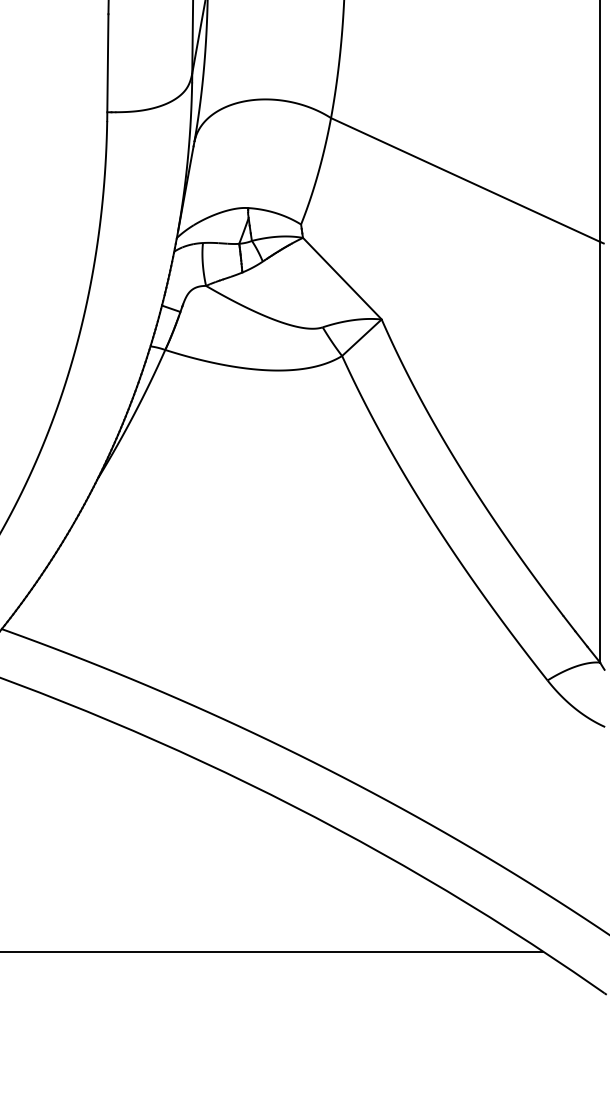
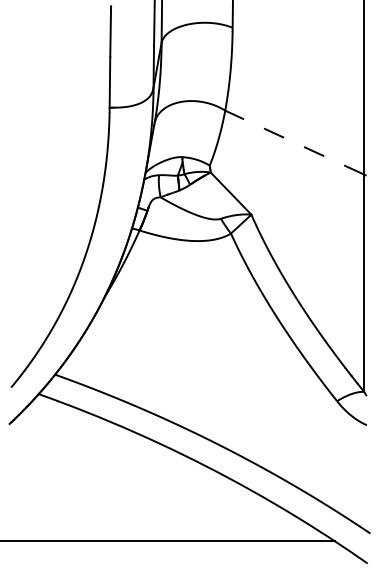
line: (465, 179) -> (294, 142), solid -> dashed

